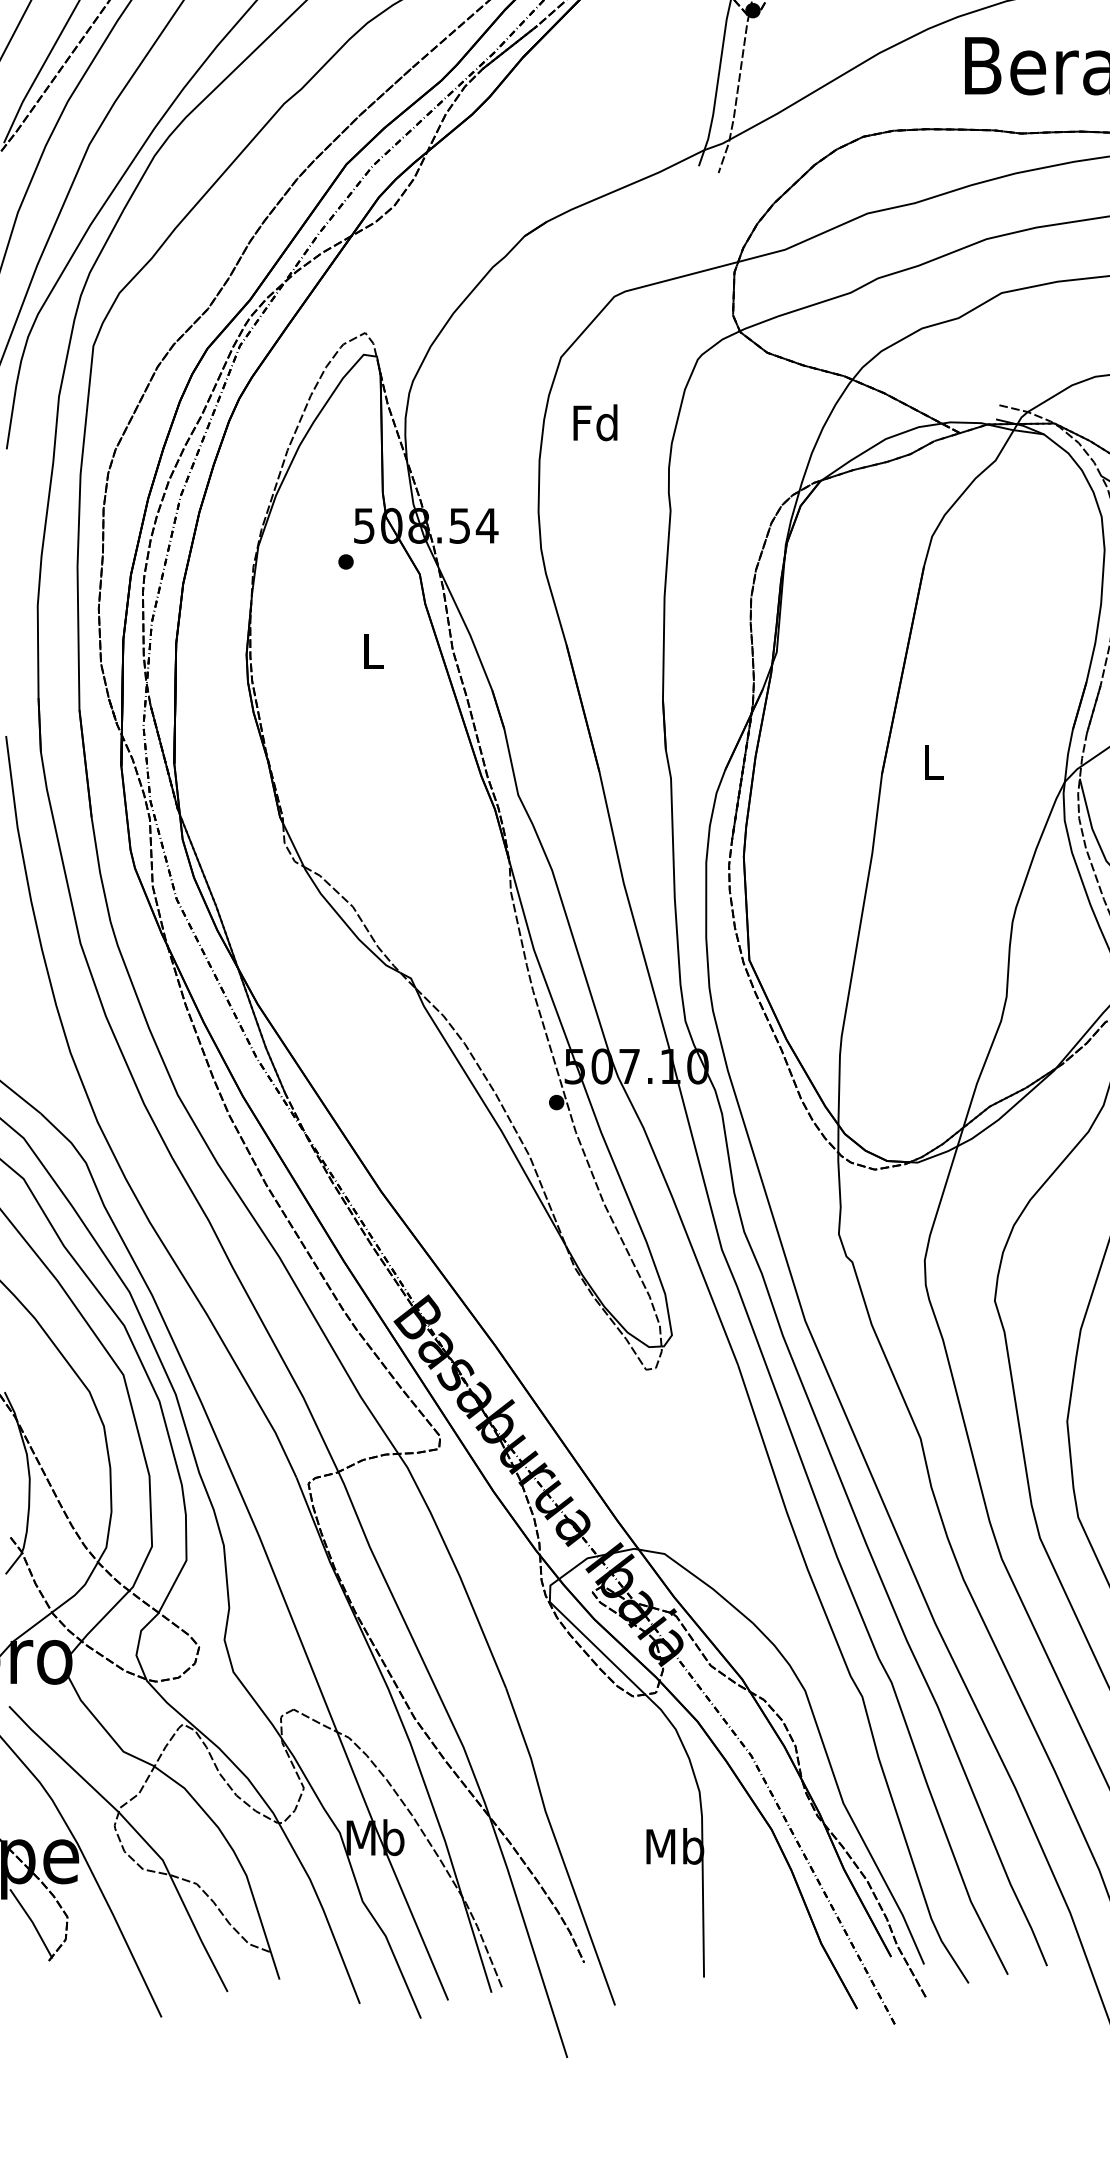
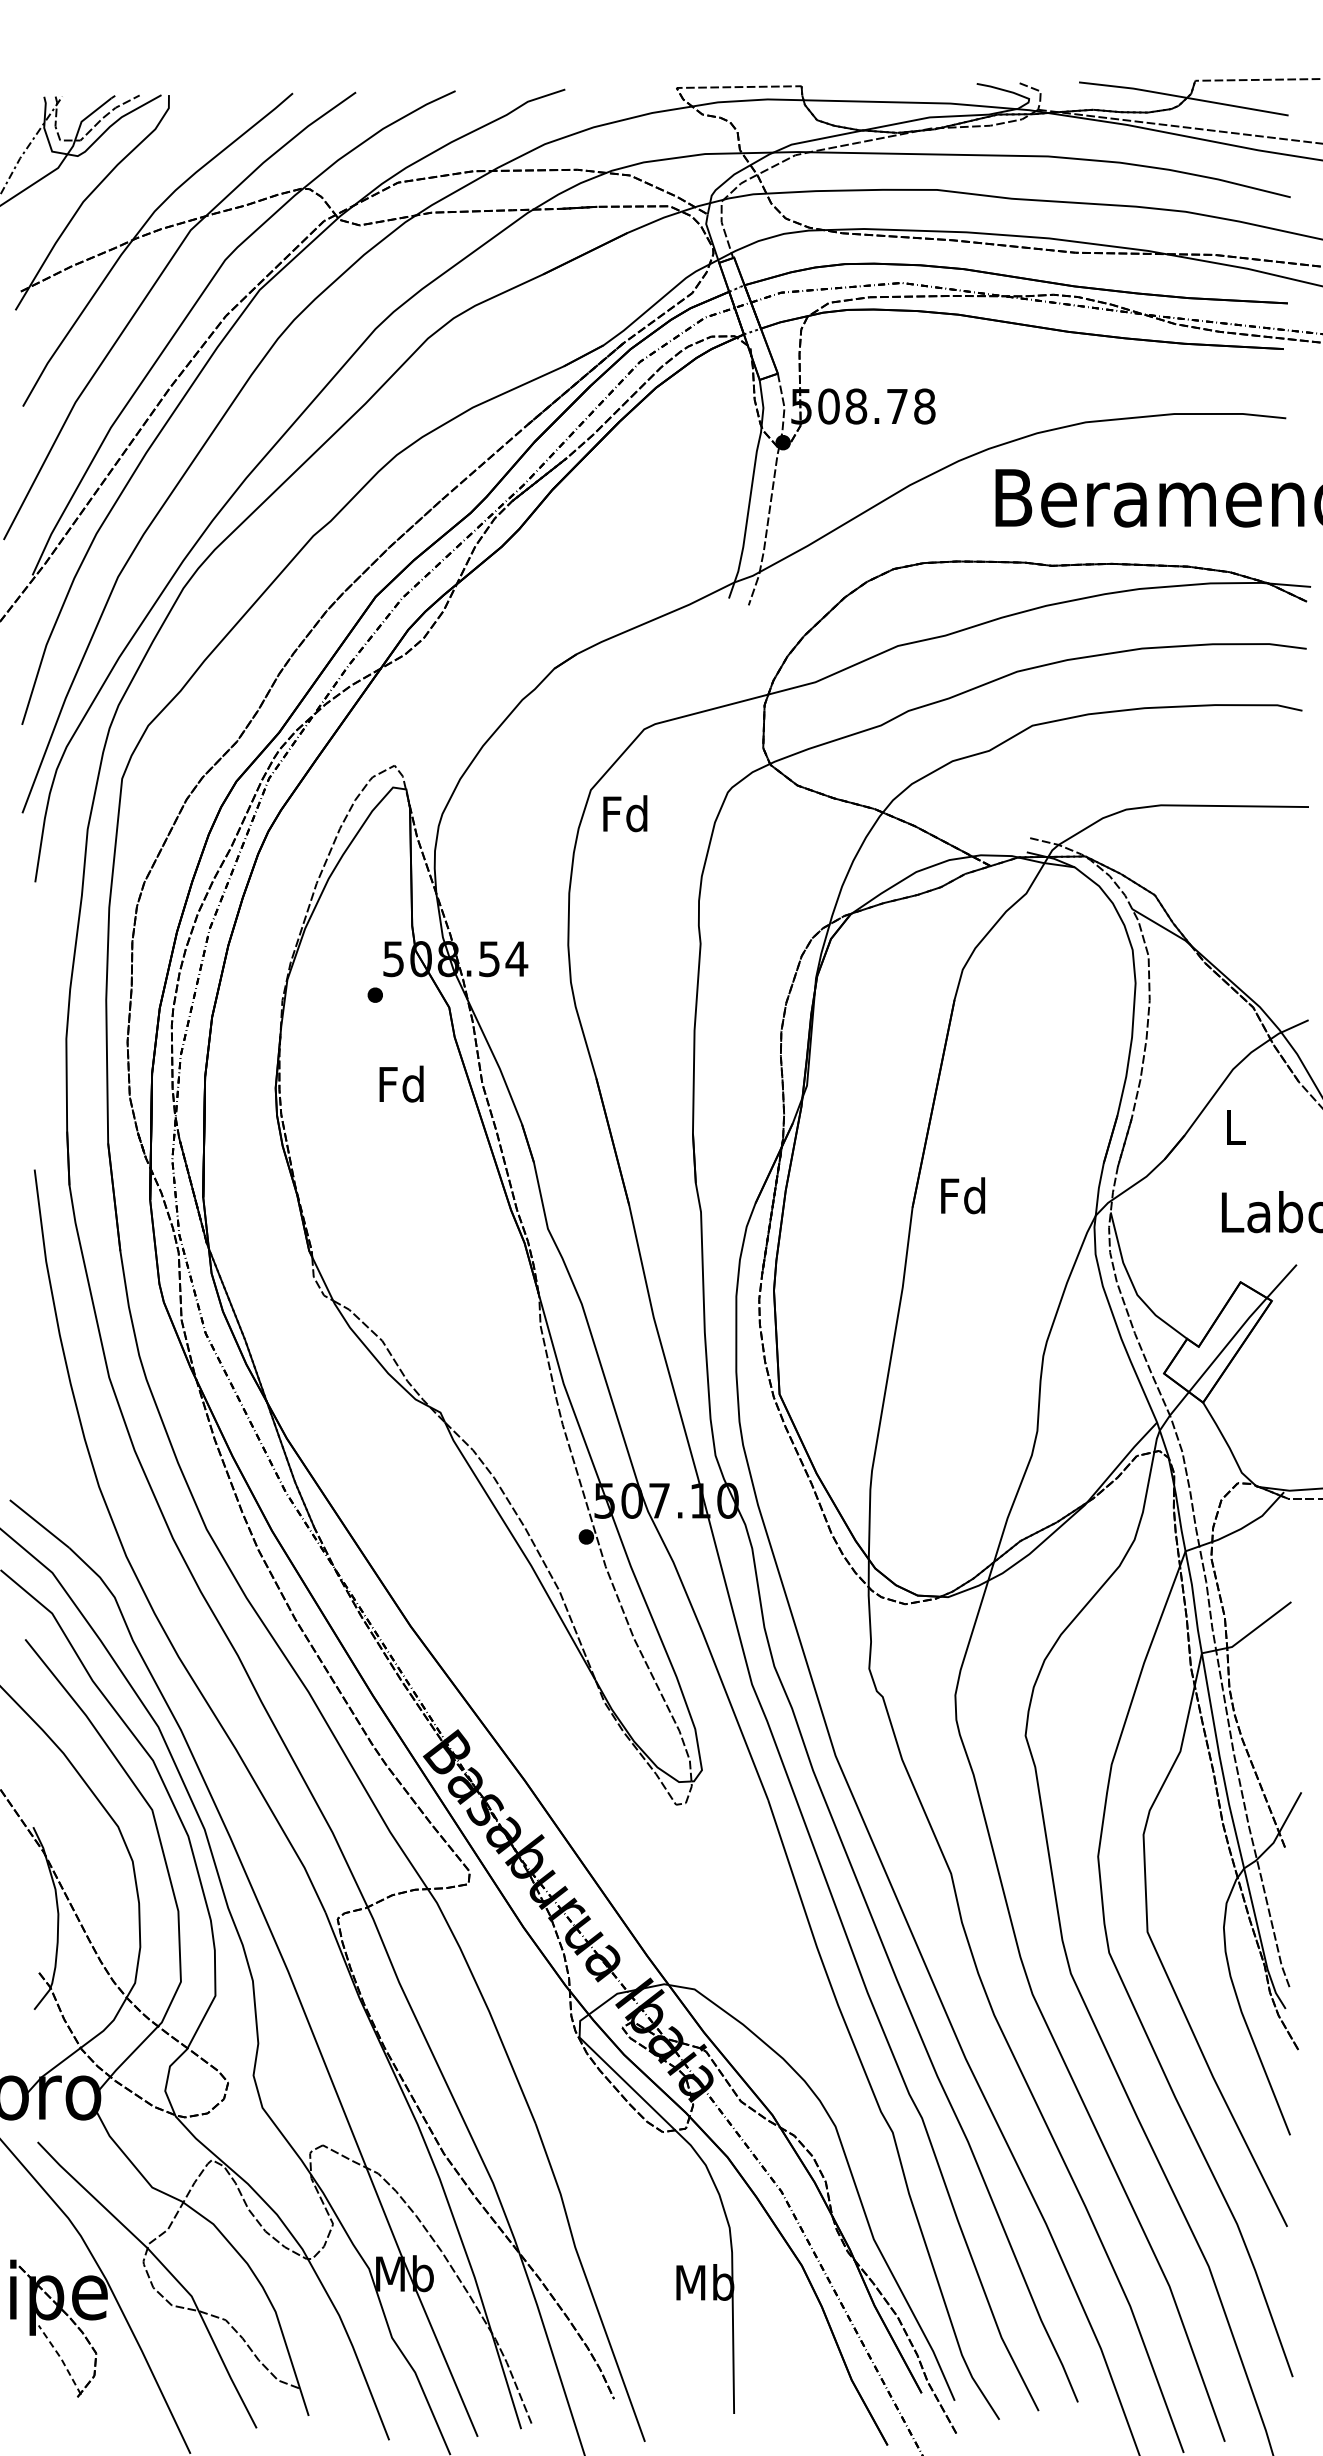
text: (595, 422) -> (625, 813), moved
text: (372, 650) -> (401, 1083), L -> Fd
text: (932, 761) -> (963, 1195), L -> Fd
line: (32, 1922) -> (61, 2358), solid -> dashed

